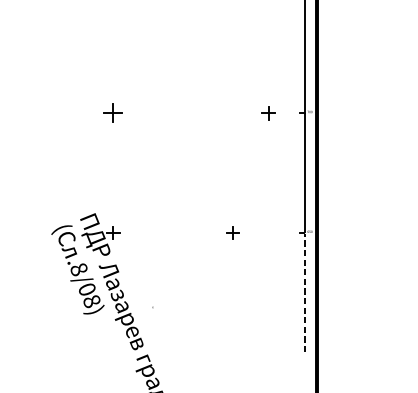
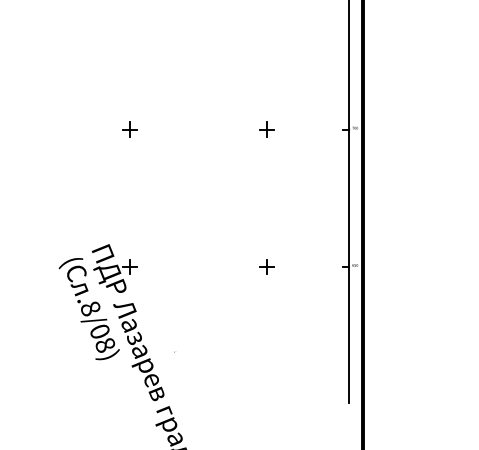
part: (112, 113) -> (129, 129), size x0.71
part: (268, 113) -> (266, 129), moved
line: (305, 292) -> (349, 335), dashed -> solid

